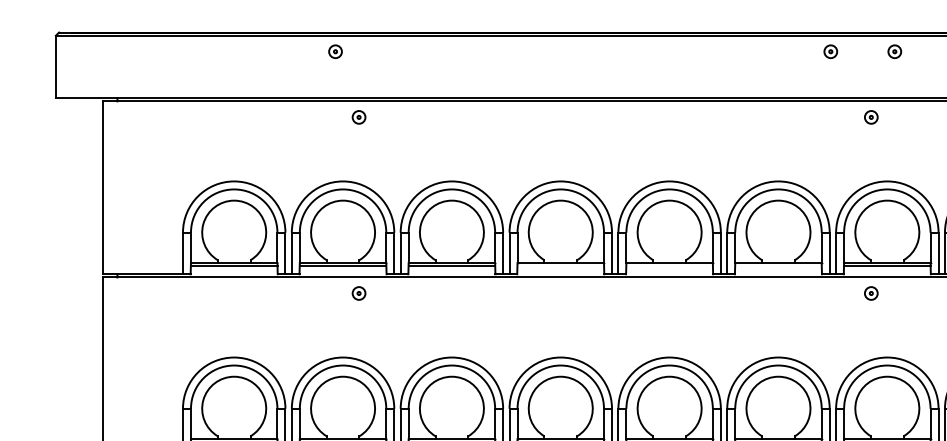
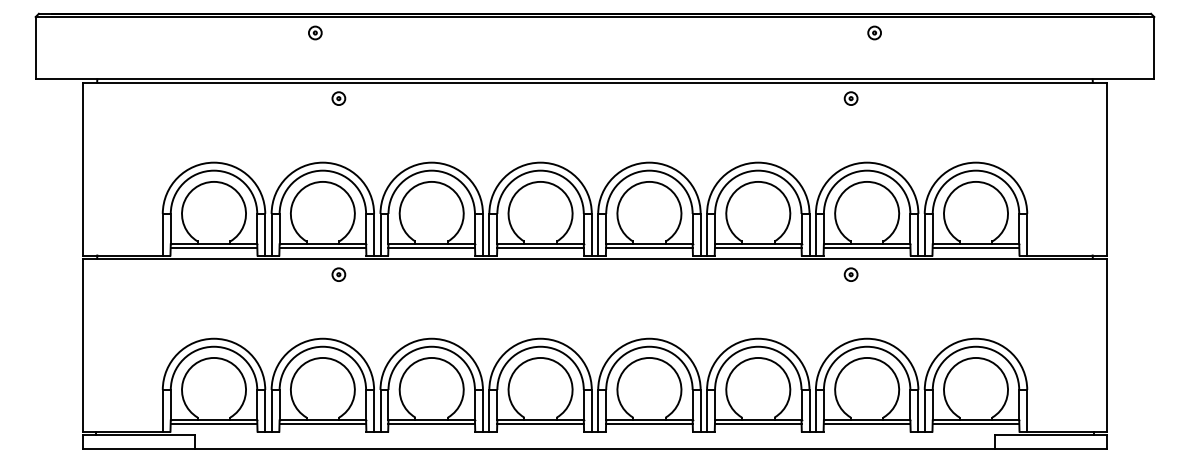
part: (830, 51) -> (810, 32), removed
line: (560, 266) -> (540, 247), added
line: (669, 266) -> (649, 247), added
line: (777, 266) -> (757, 247), added

